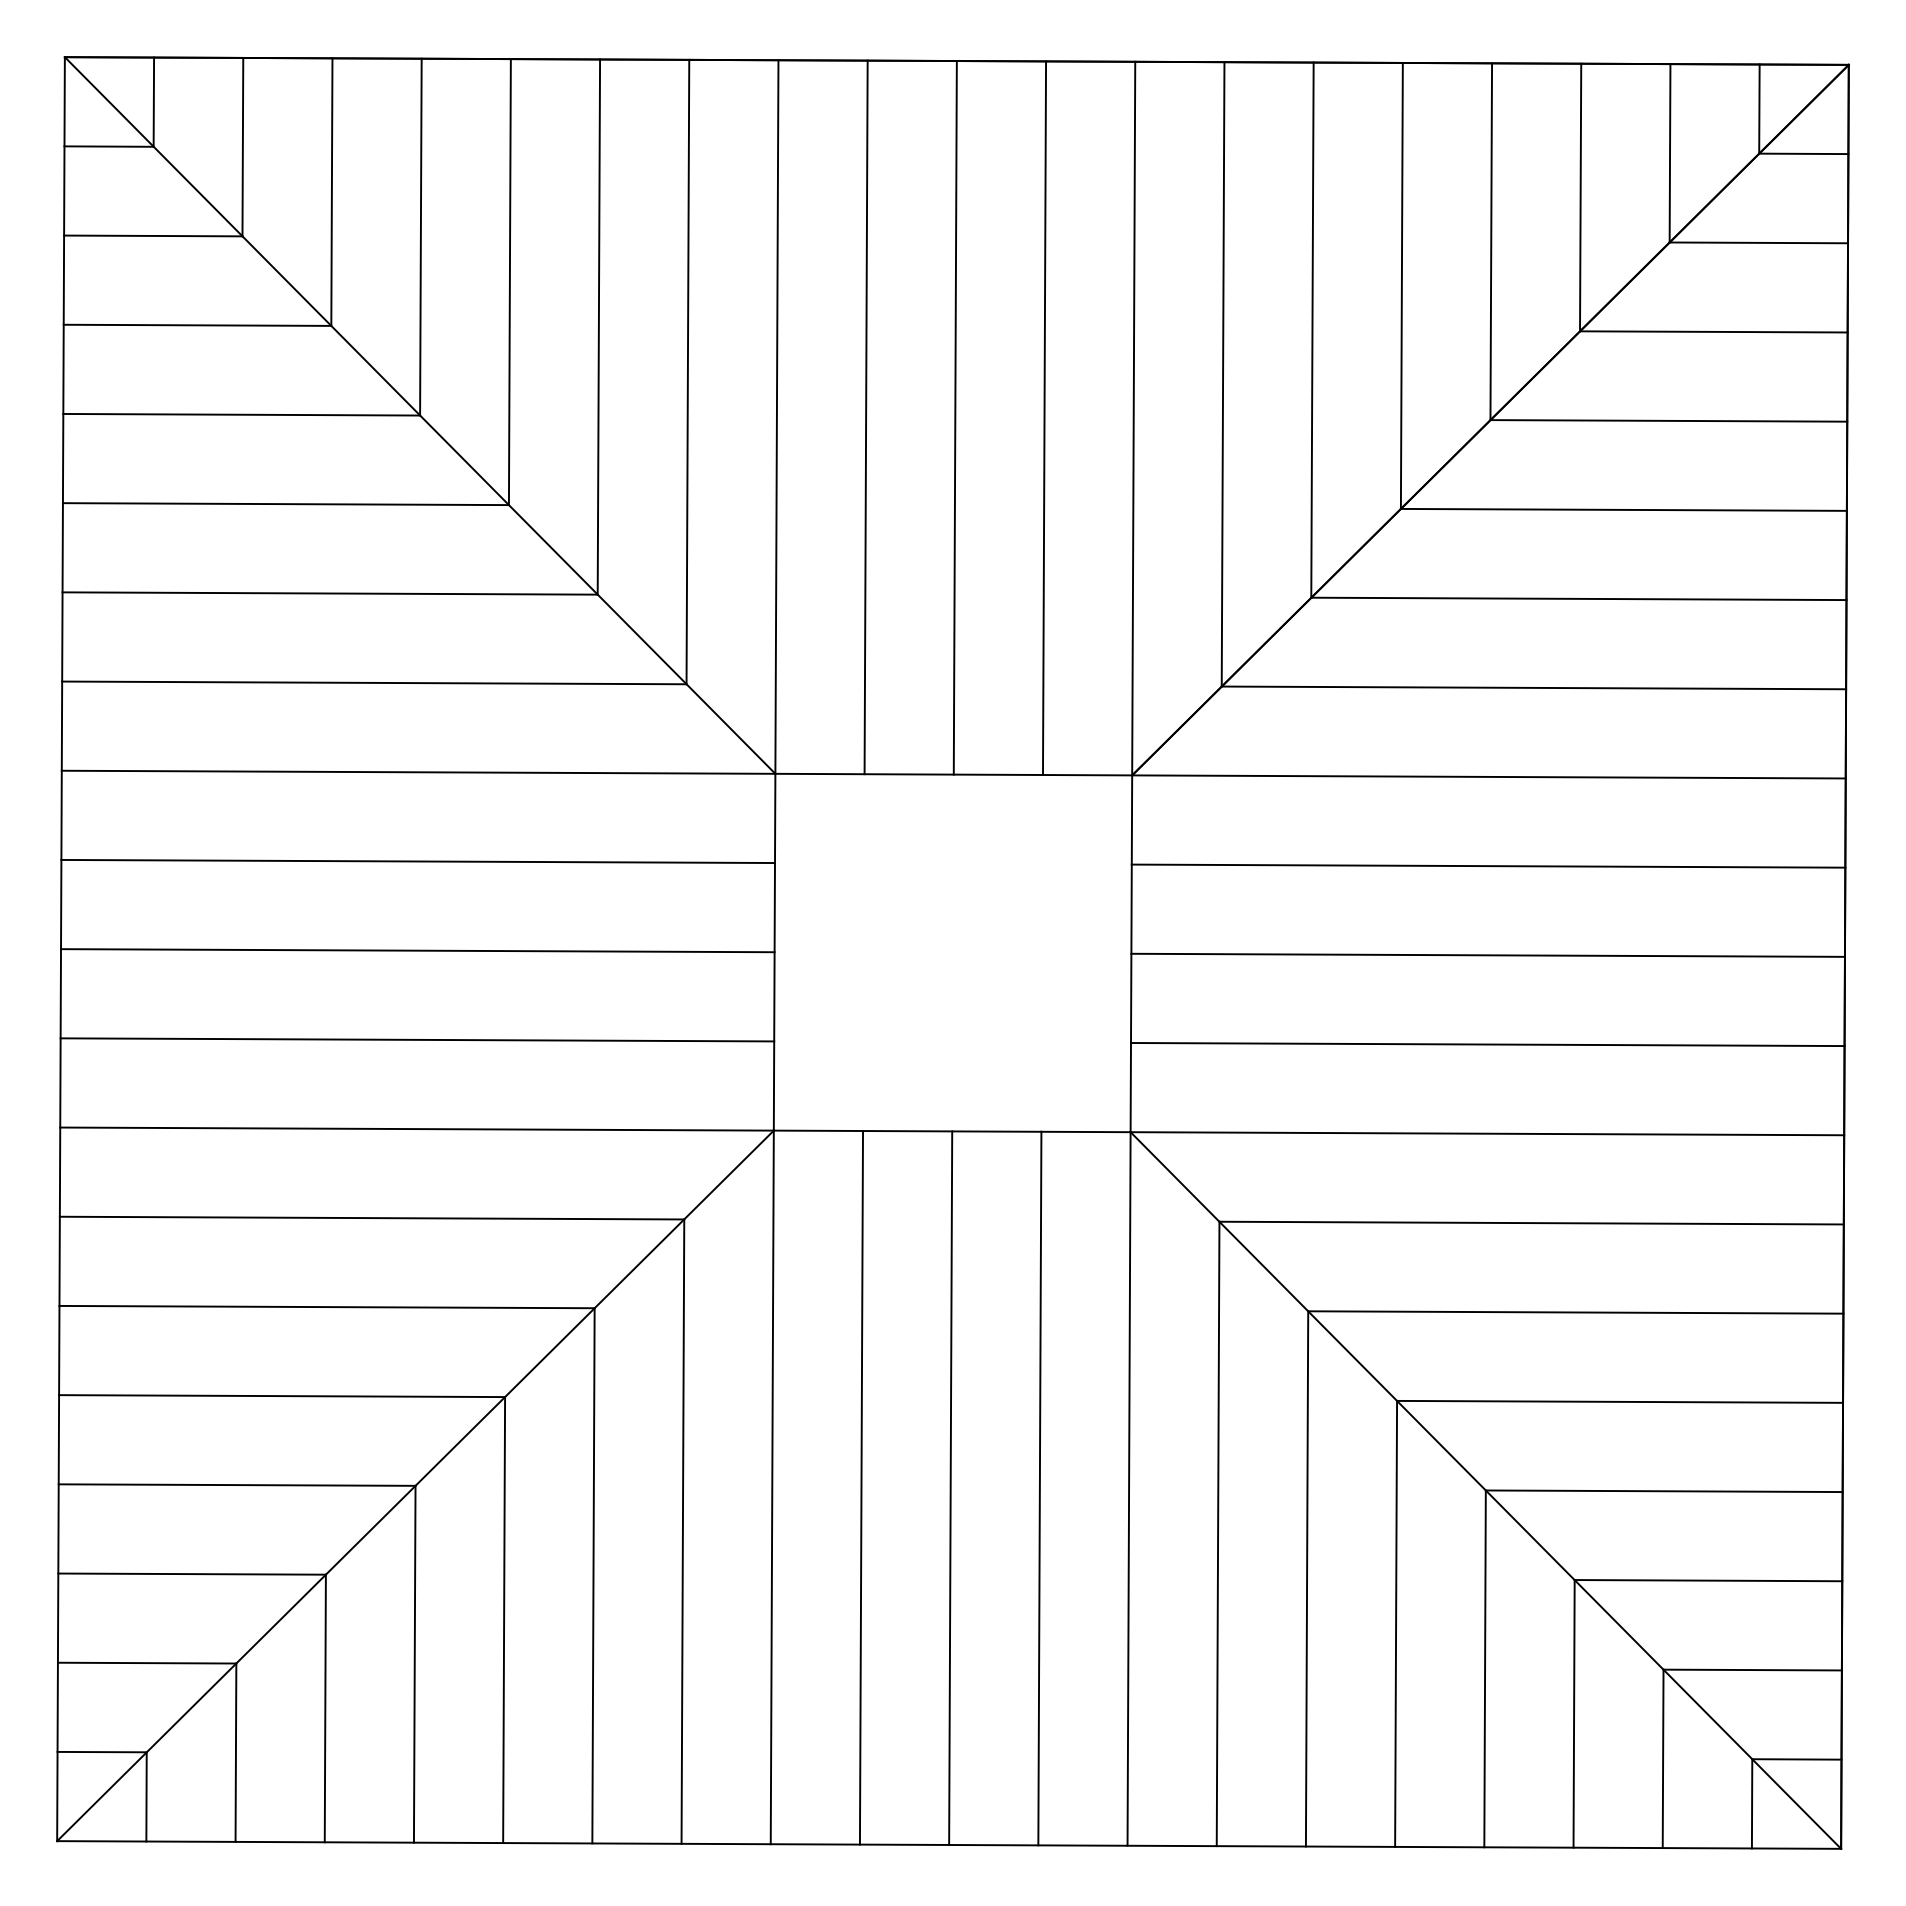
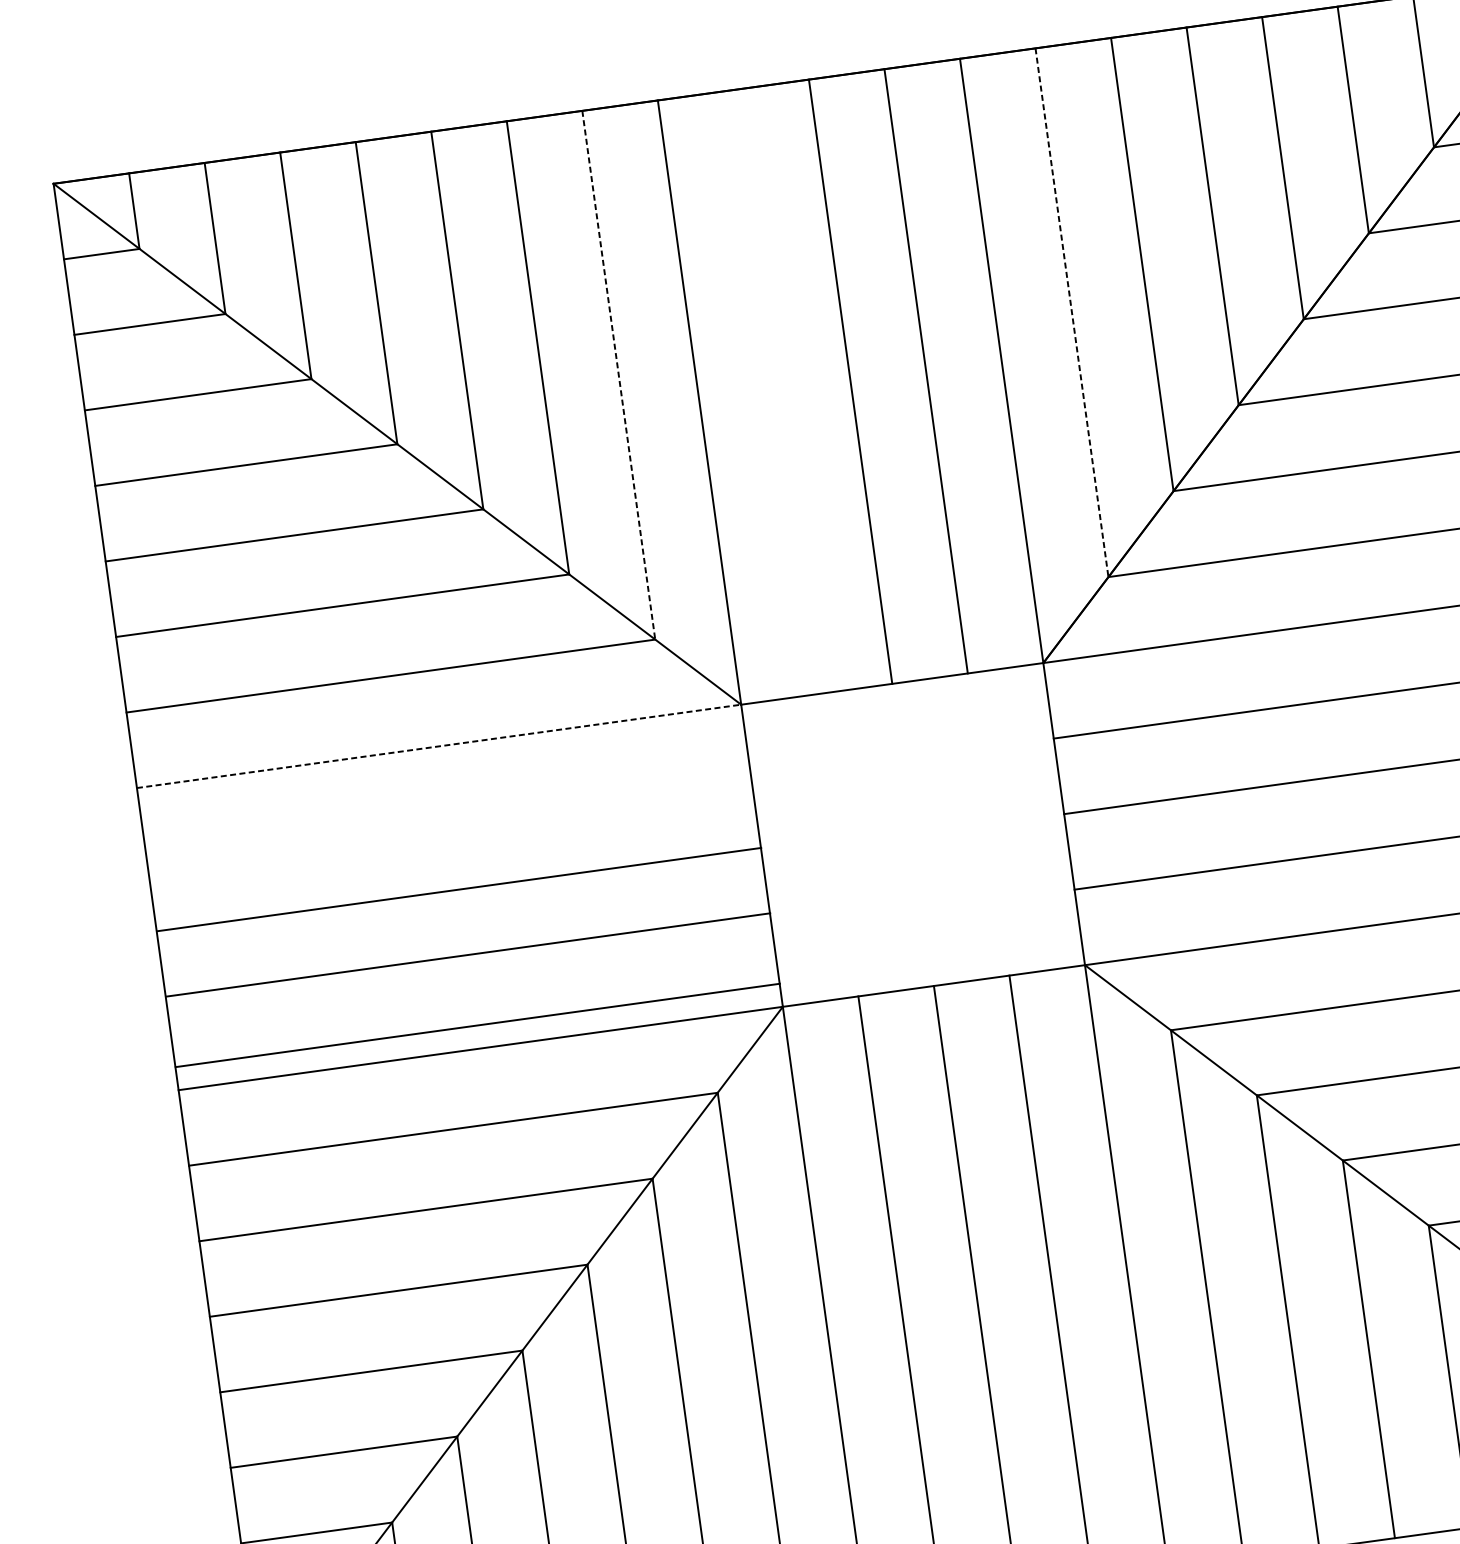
line: (687, 372) -> (618, 375), solid -> dashed
line: (1223, 374) -> (1072, 312), solid -> dashed
line: (865, 417) -> (774, 392), removed
line: (418, 772) -> (439, 746), solid -> dashed
line: (417, 861) -> (458, 889), moved
line: (417, 950) -> (467, 954), moved
line: (417, 1039) -> (477, 1025), moved

